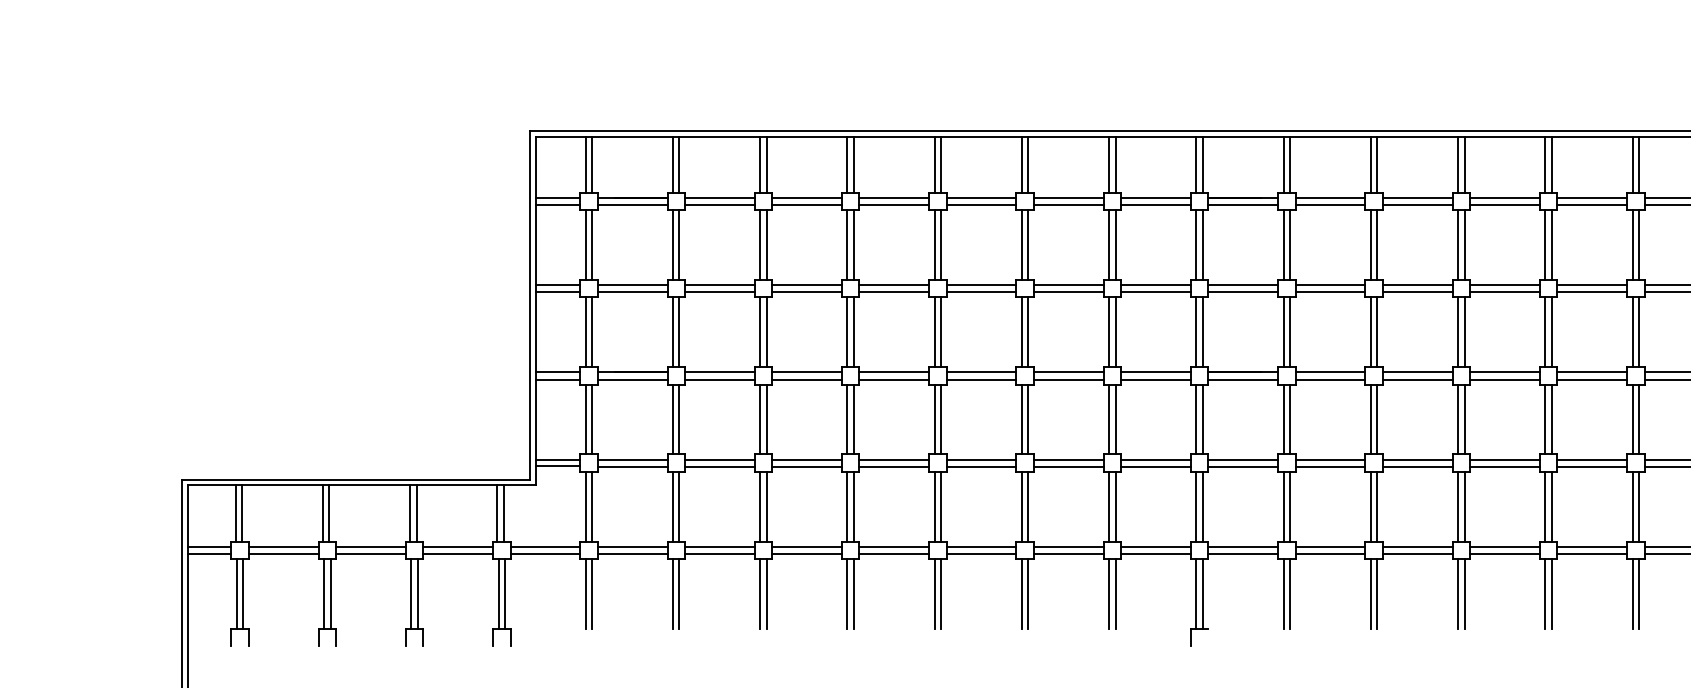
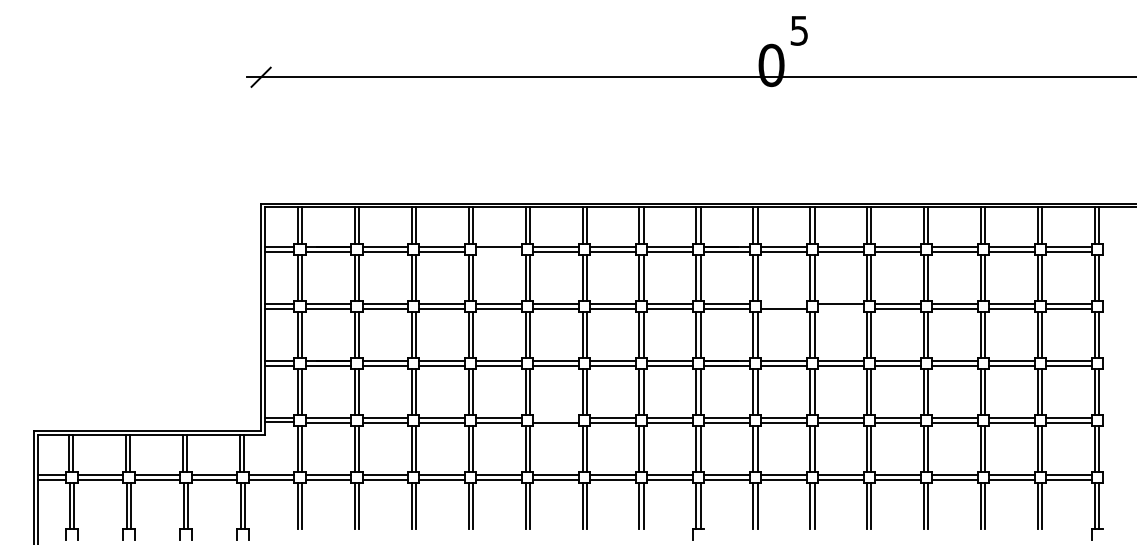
line: (893, 205) -> (498, 252), removed
line: (1329, 285) -> (783, 304), removed
line: (1417, 293) -> (840, 309), removed
line: (980, 459) -> (555, 418), removed

